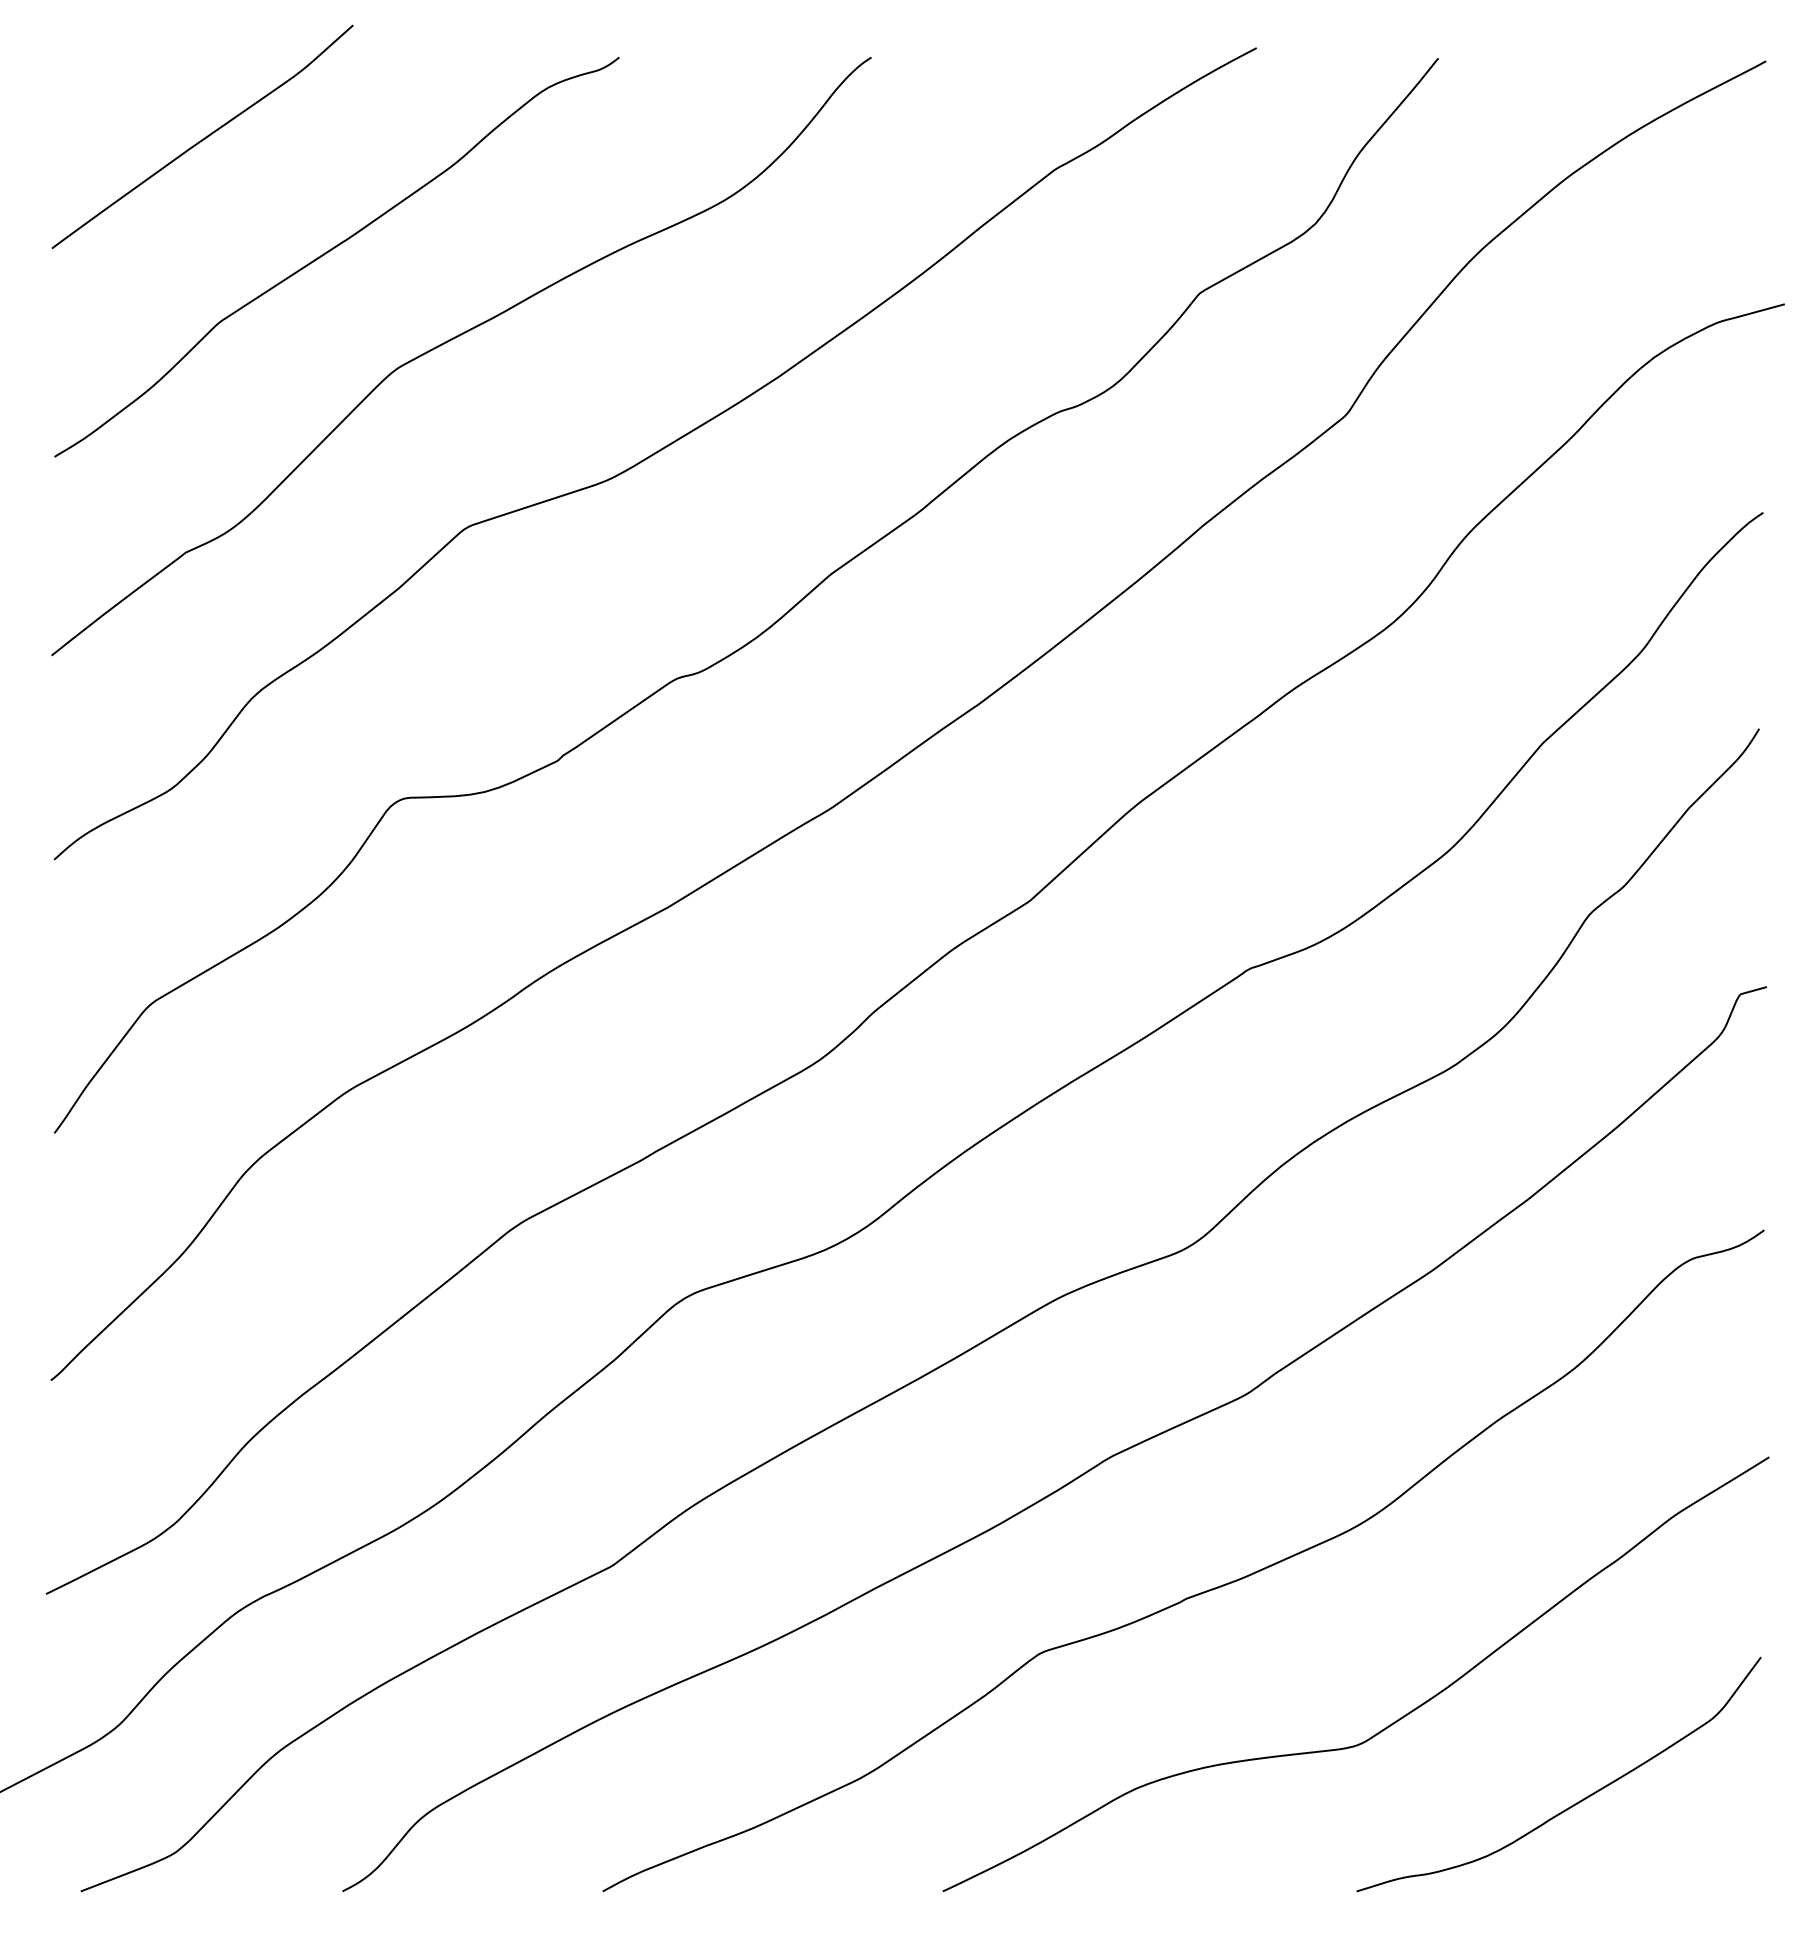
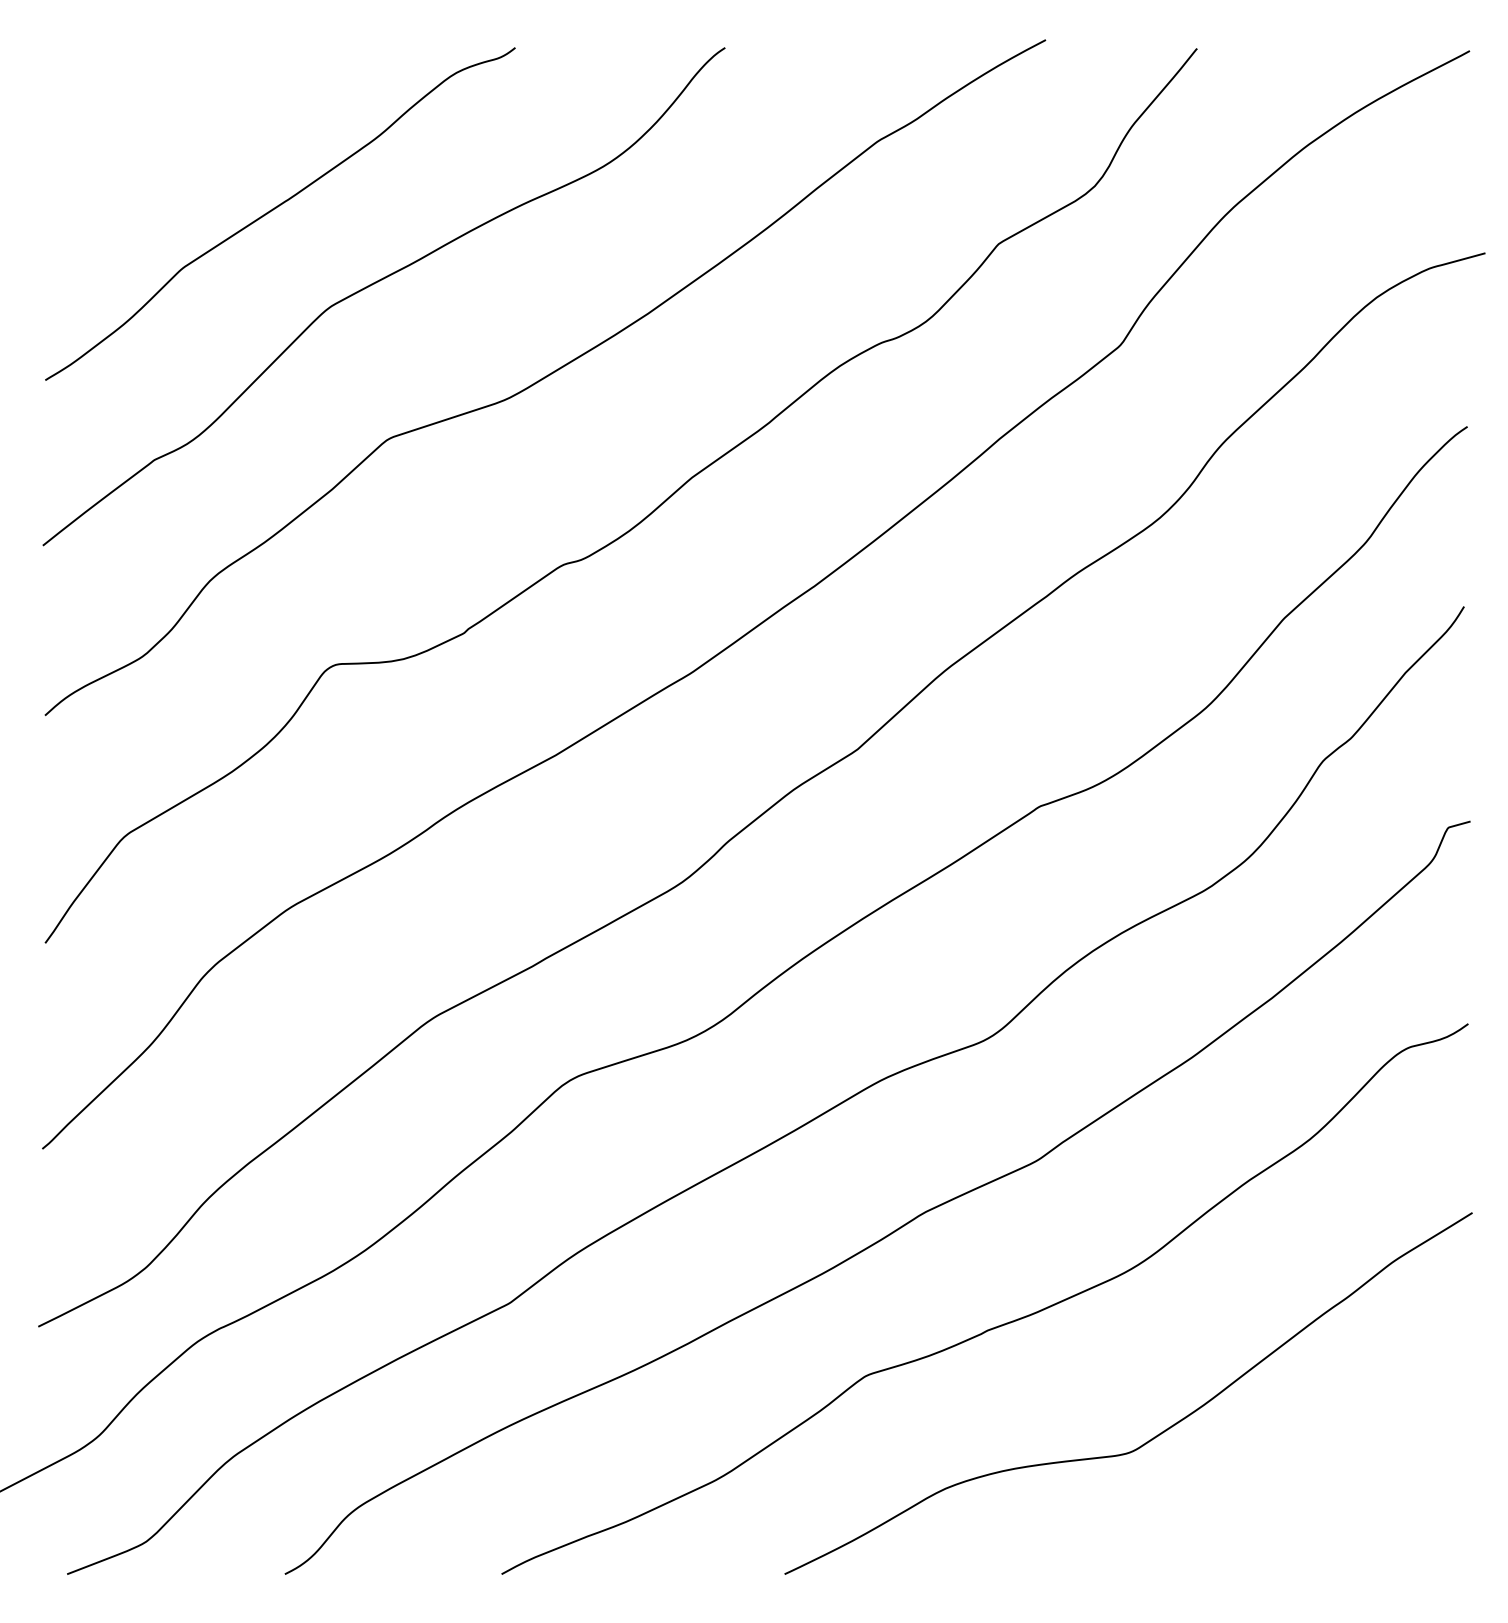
curve: (204, 137) -> (170, 114), removed
curve: (1576, 1802) -> (1312, 1500), removed

